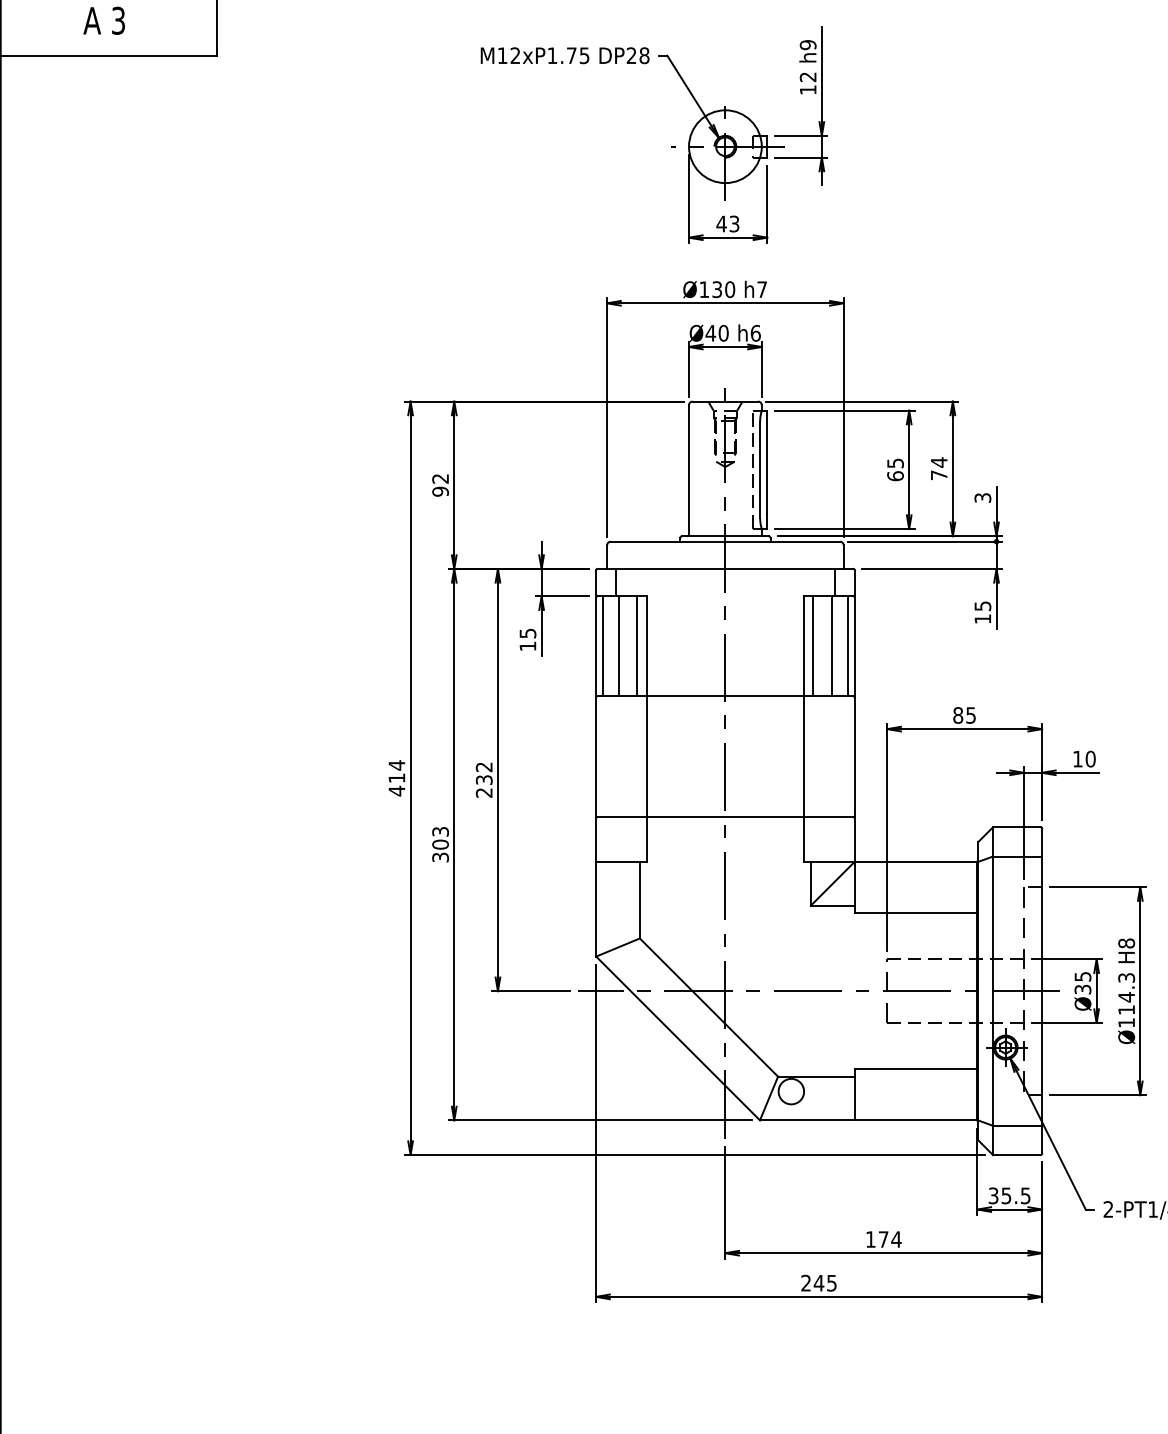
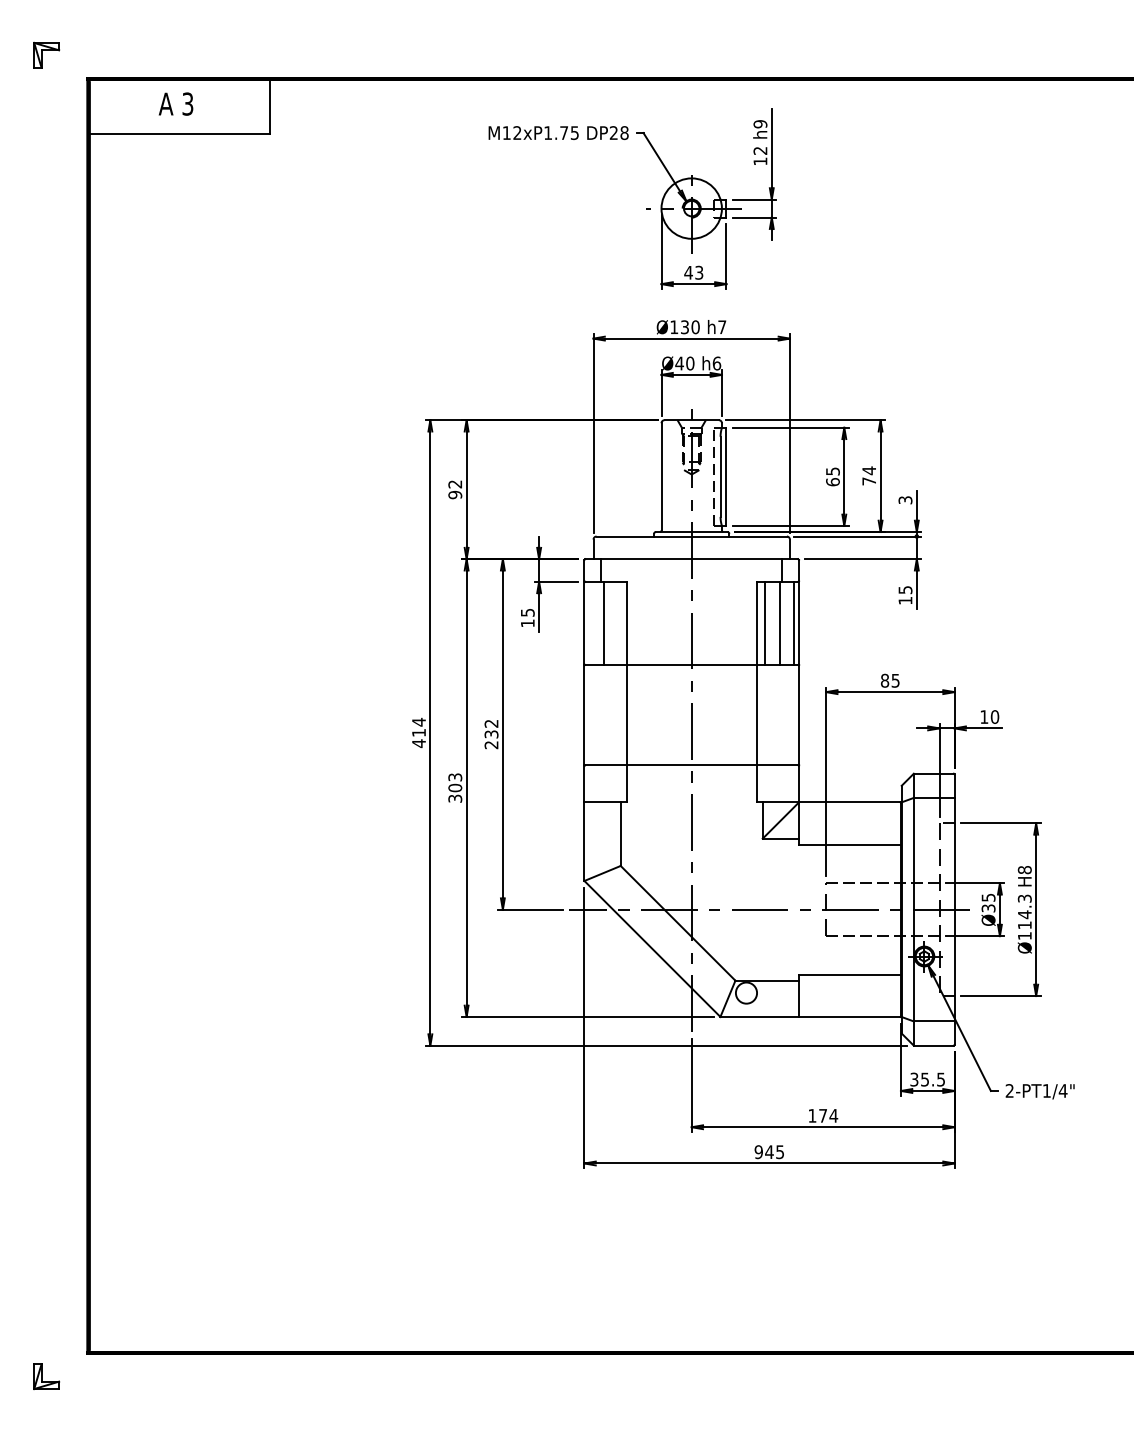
line: (602, 645) -> (589, 622), removed
line: (637, 645) -> (618, 622), removed
text: (805, 1283) -> (758, 1152), 245 -> 945

